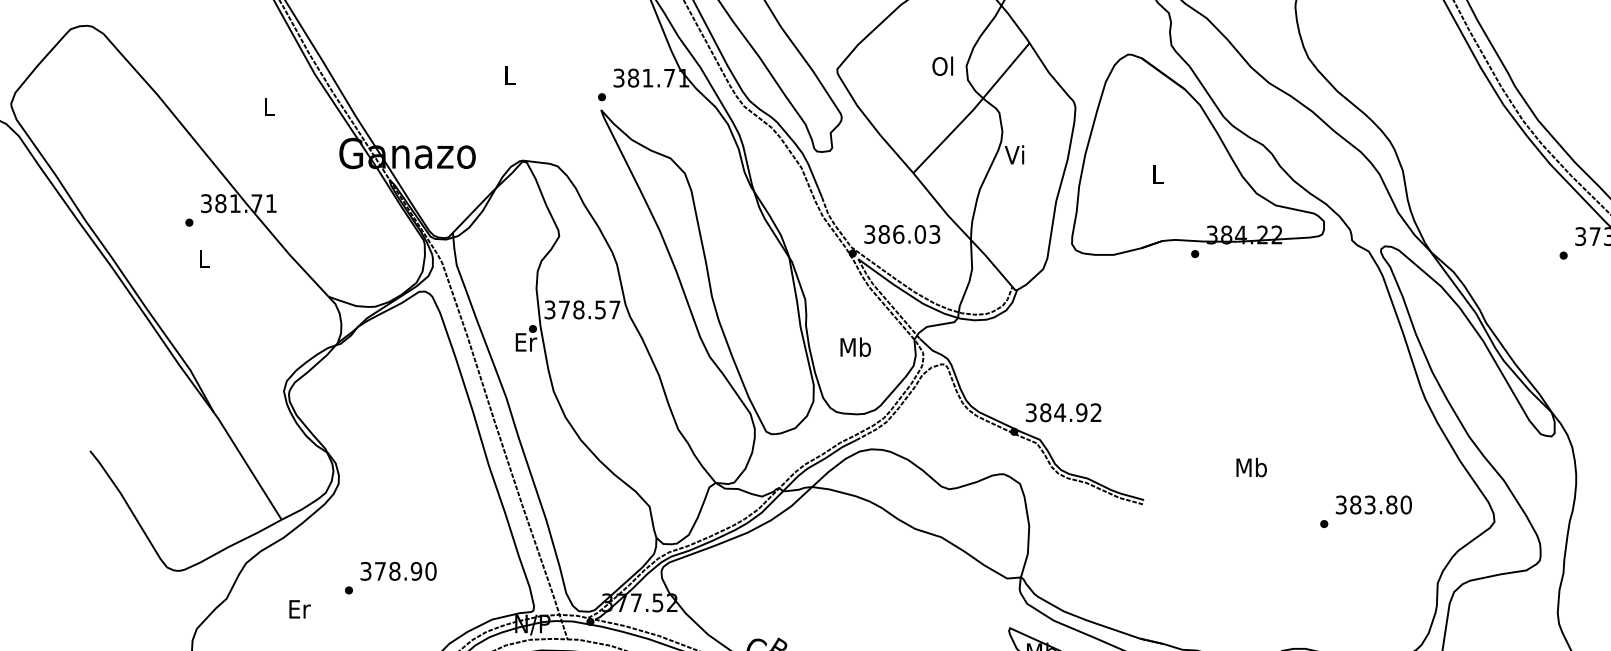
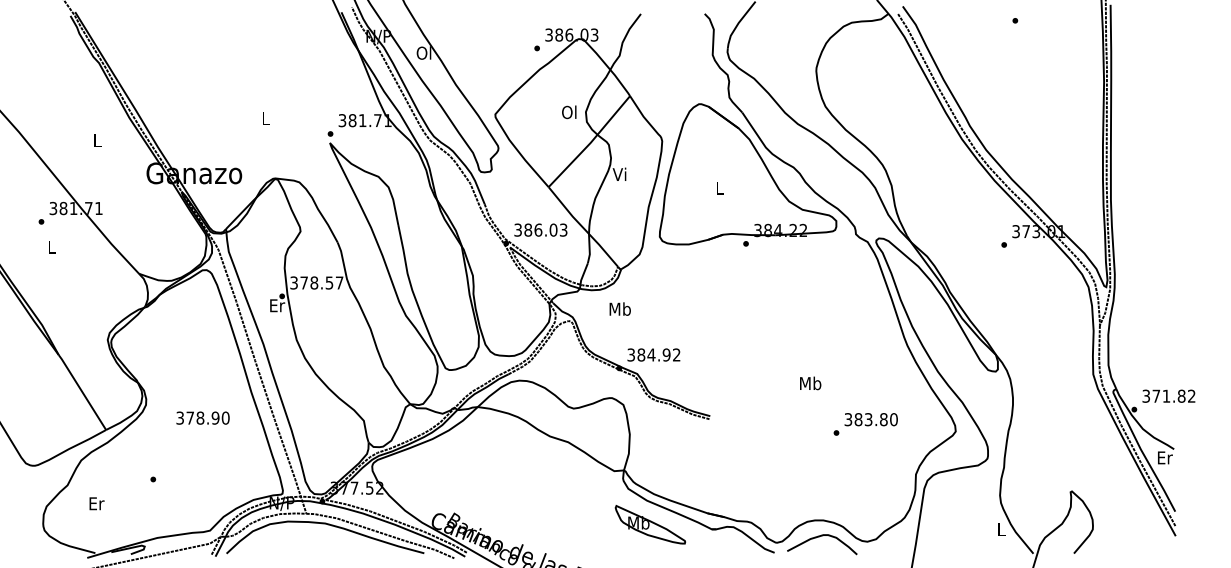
text: (854, 346) -> (619, 308), moved
text: (1251, 467) -> (810, 383), moved
text: (397, 570) -> (202, 417), moved
text: (299, 608) -> (96, 503), moved

